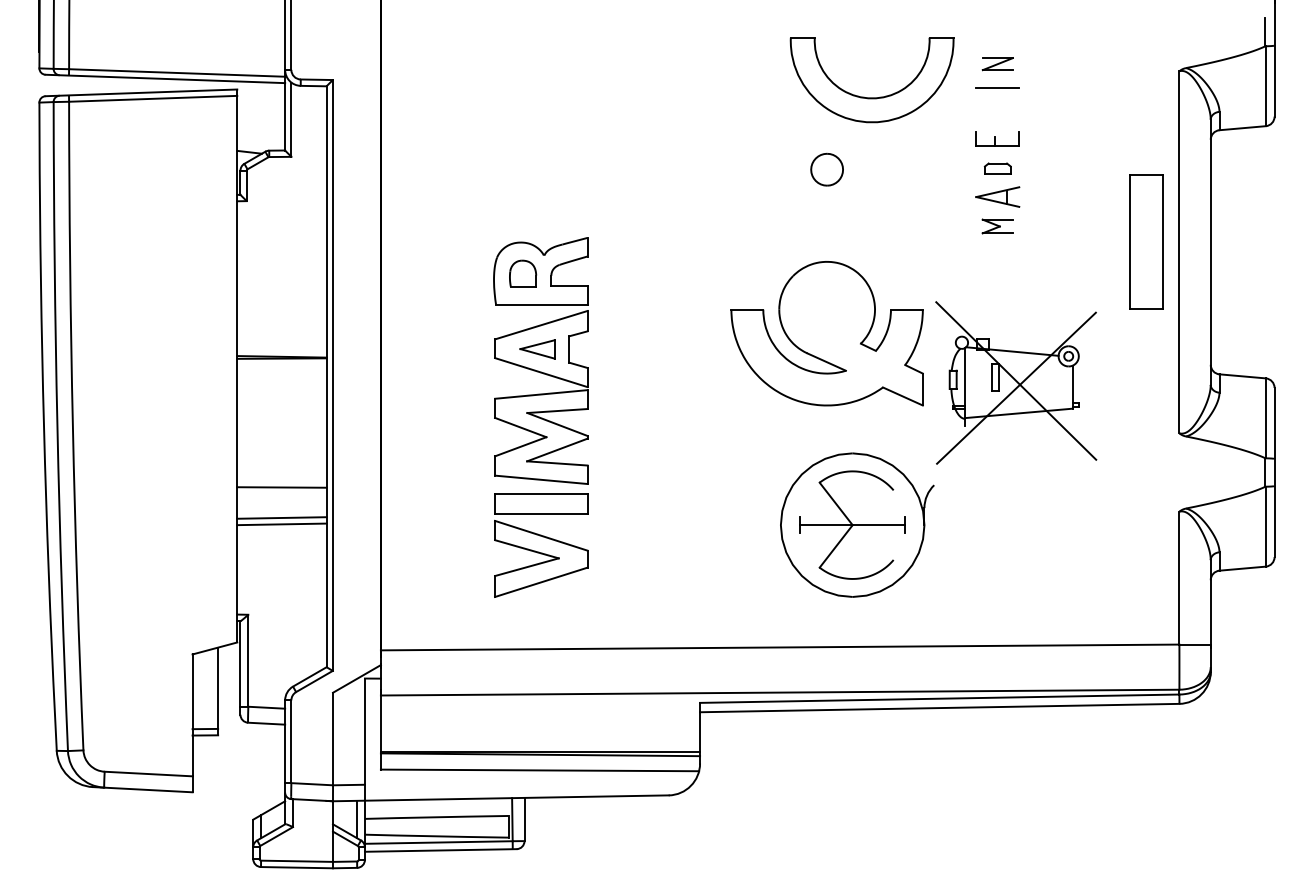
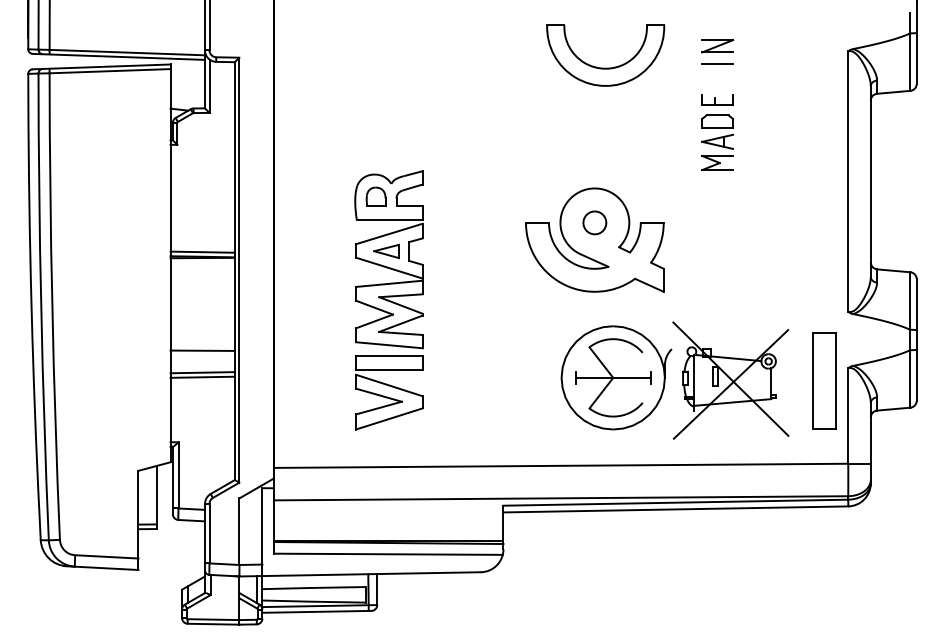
part: (997, 63) -> (717, 45), size x1.43
part: (871, 97) -> (605, 68), moved
part: (997, 168) -> (717, 121), size x1.67
part: (826, 169) -> (594, 222), moved
part: (997, 226) -> (717, 163), size x1.43
part: (1146, 241) -> (824, 380), moved
line: (281, 350) -> (202, 252), added
part: (1016, 382) -> (731, 380), moved

